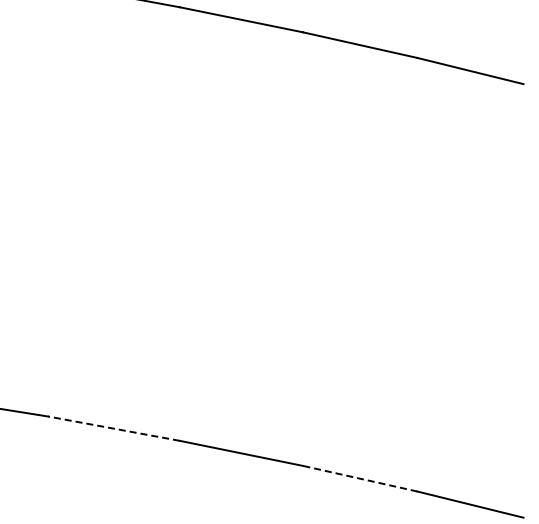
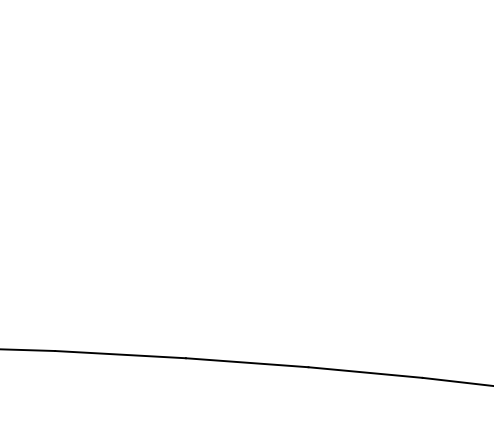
line: (113, 428) -> (120, 354), dashed -> solid
line: (360, 478) -> (365, 372), dashed -> solid

